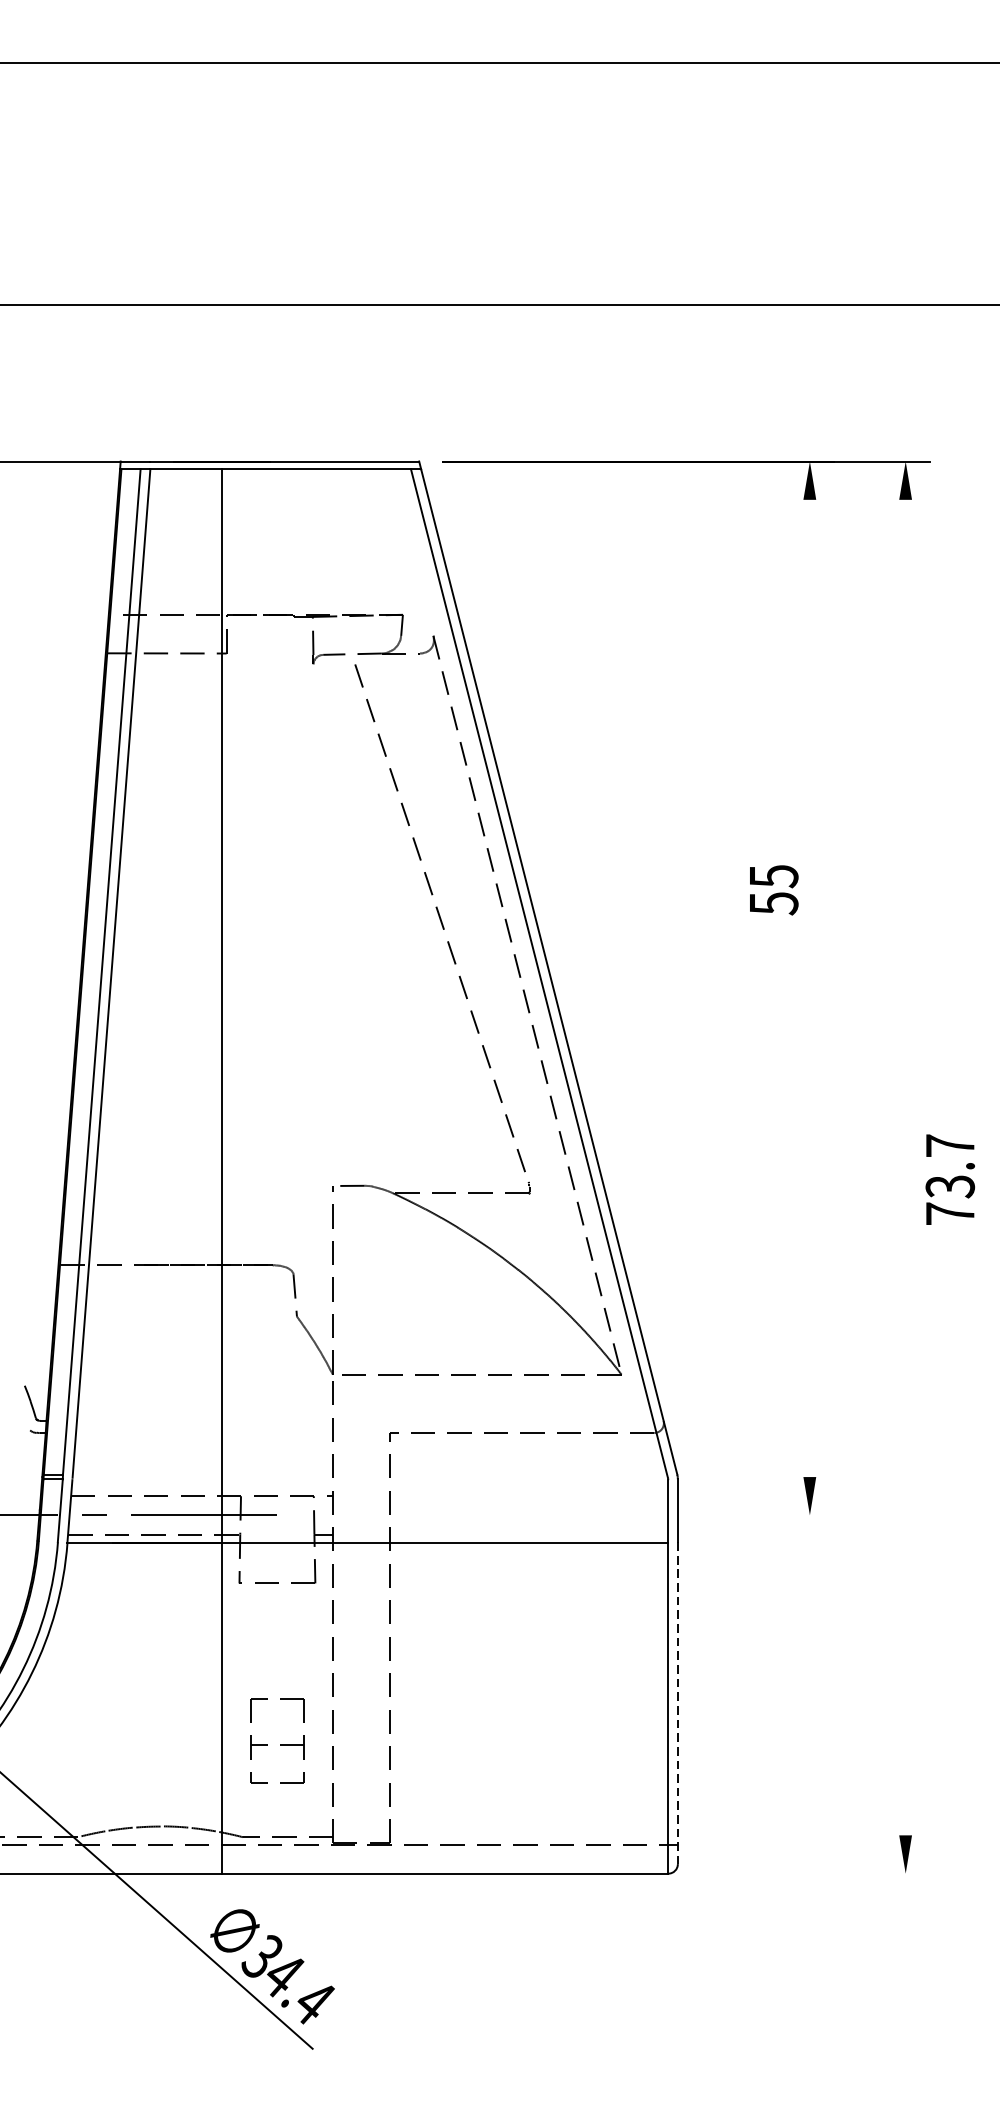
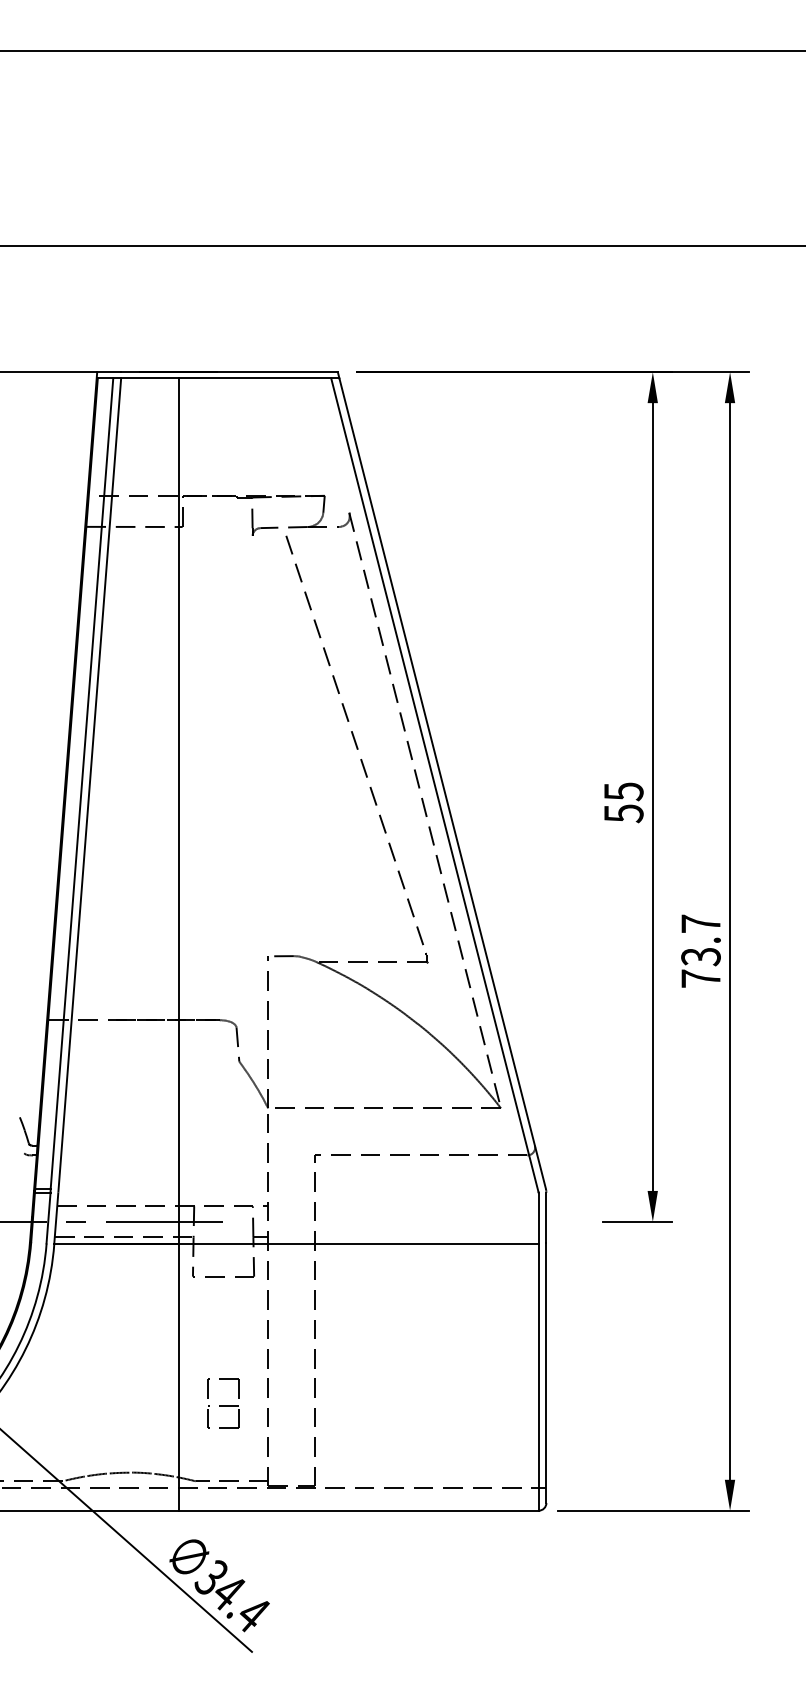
text: (773, 889) -> (623, 802), moved
line: (809, 987) -> (652, 796), added
line: (906, 1167) -> (730, 941), added
text: (949, 1178) -> (700, 950), moved
line: (790, 1514) -> (637, 1221), added
line: (677, 1703) -> (546, 1373), dashed -> solid
part: (277, 1740) -> (223, 1403), size x0.71
line: (810, 1873) -> (653, 1510), added

